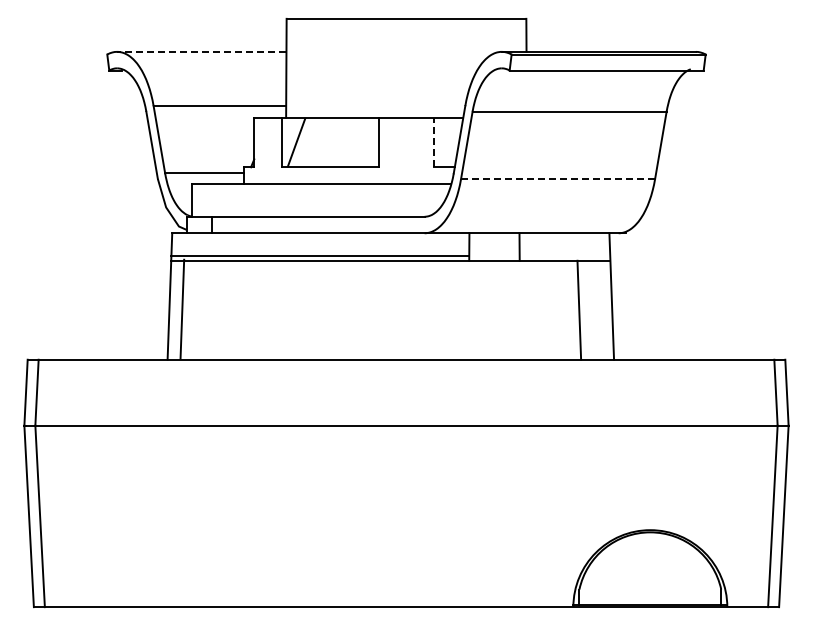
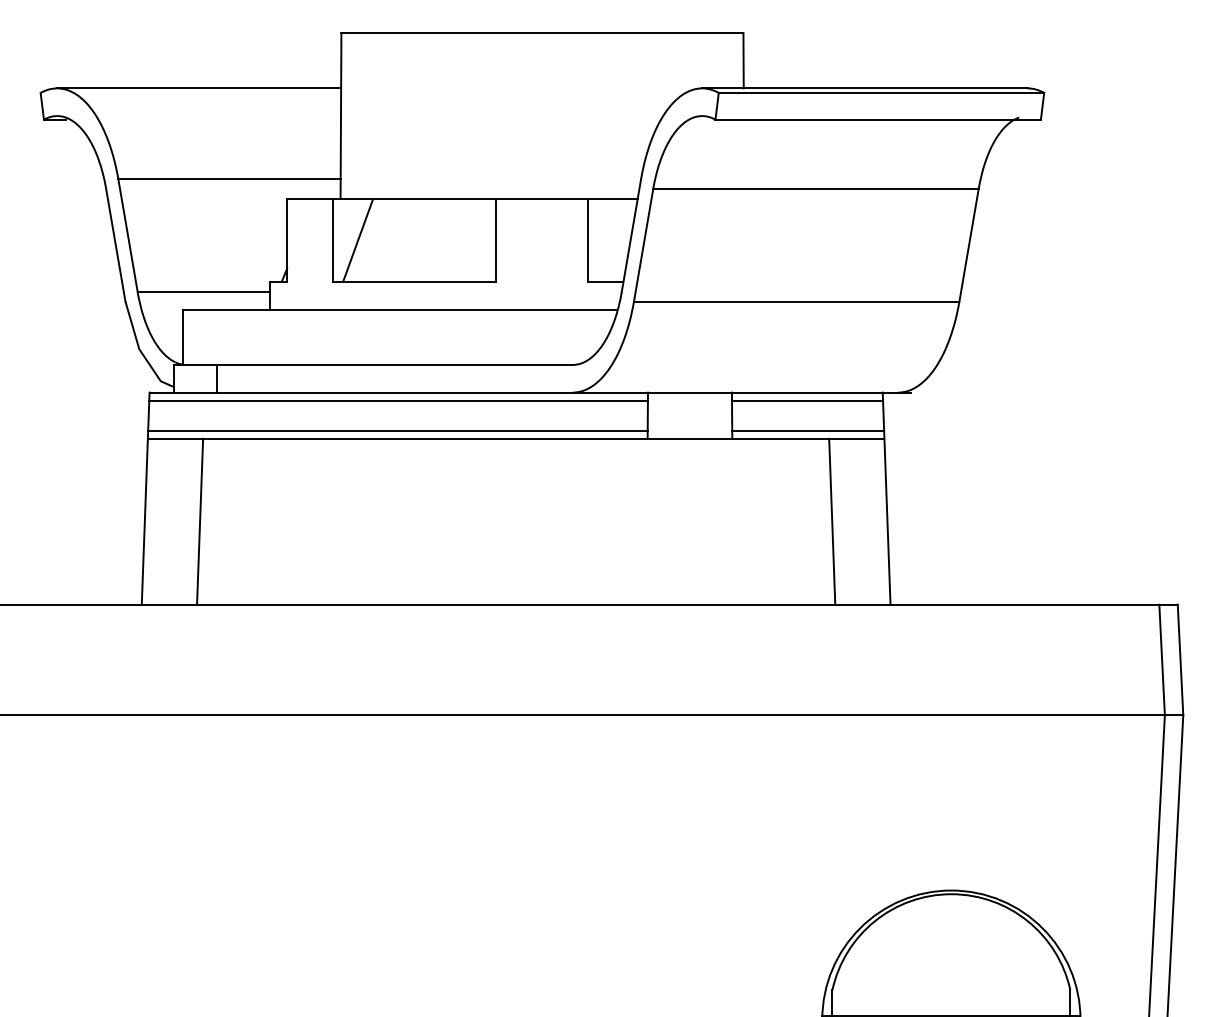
line: (201, 51) -> (198, 87), dashed -> solid
line: (433, 142) -> (587, 240), dashed -> solid
line: (558, 179) -> (797, 302), dashed -> solid
line: (320, 238) -> (398, 401), added
line: (564, 238) -> (807, 401), added
line: (564, 256) -> (807, 431), added
line: (182, 308) -> (200, 520), moved

